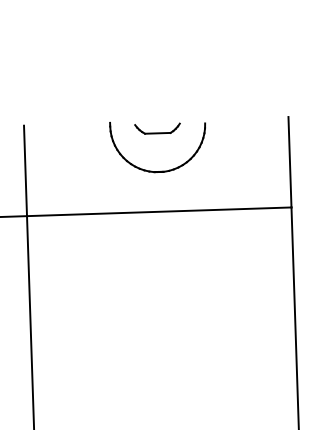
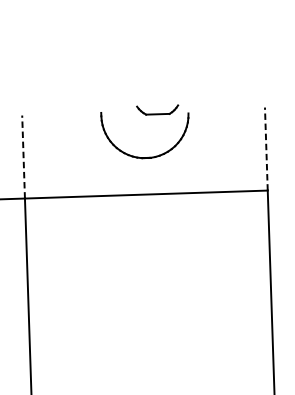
part: (157, 128) -> (157, 109), moved
line: (289, 161) -> (265, 148), solid -> dashed
line: (25, 170) -> (23, 156), solid -> dashed

